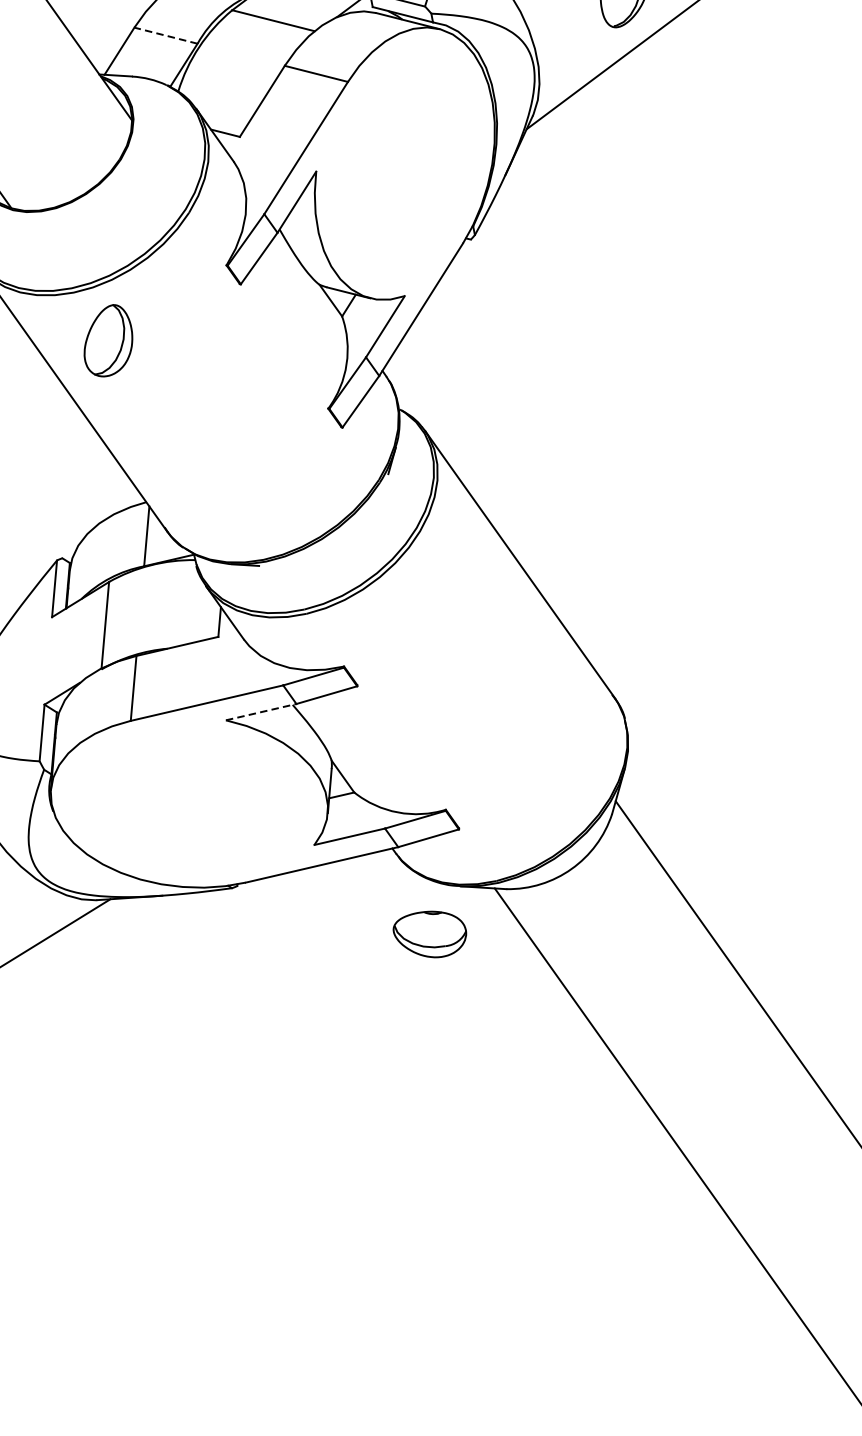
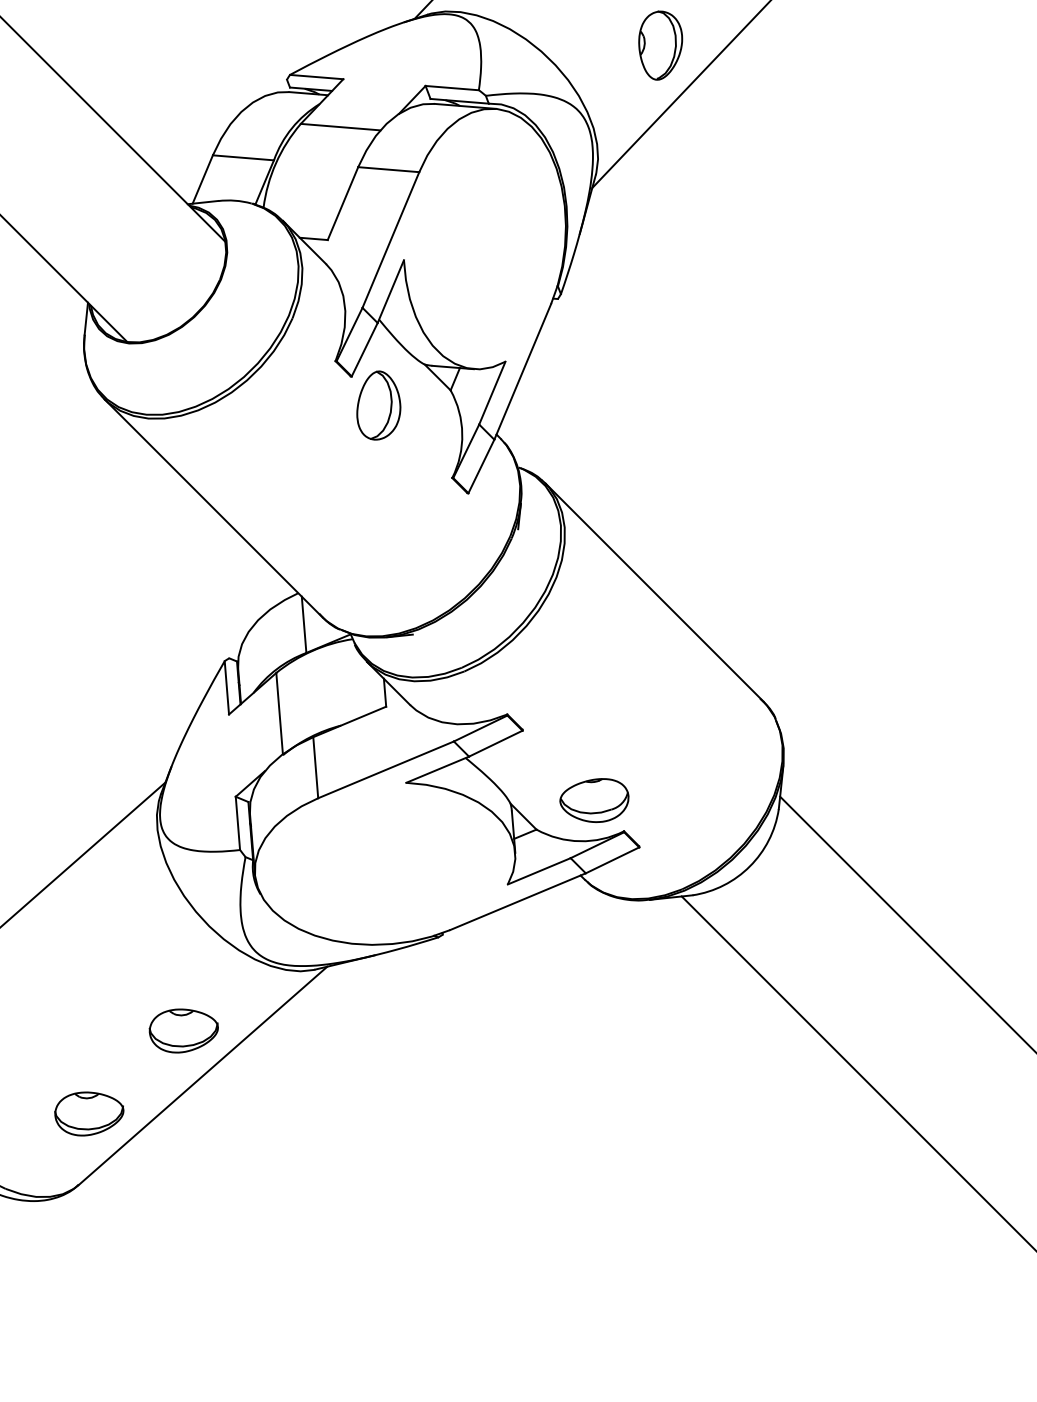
line: (166, 35) -> (243, 157), dashed -> solid
part: (109, 340) -> (378, 405), moved
line: (262, 712) -> (438, 769), dashed -> solid
part: (429, 933) -> (594, 800), moved

